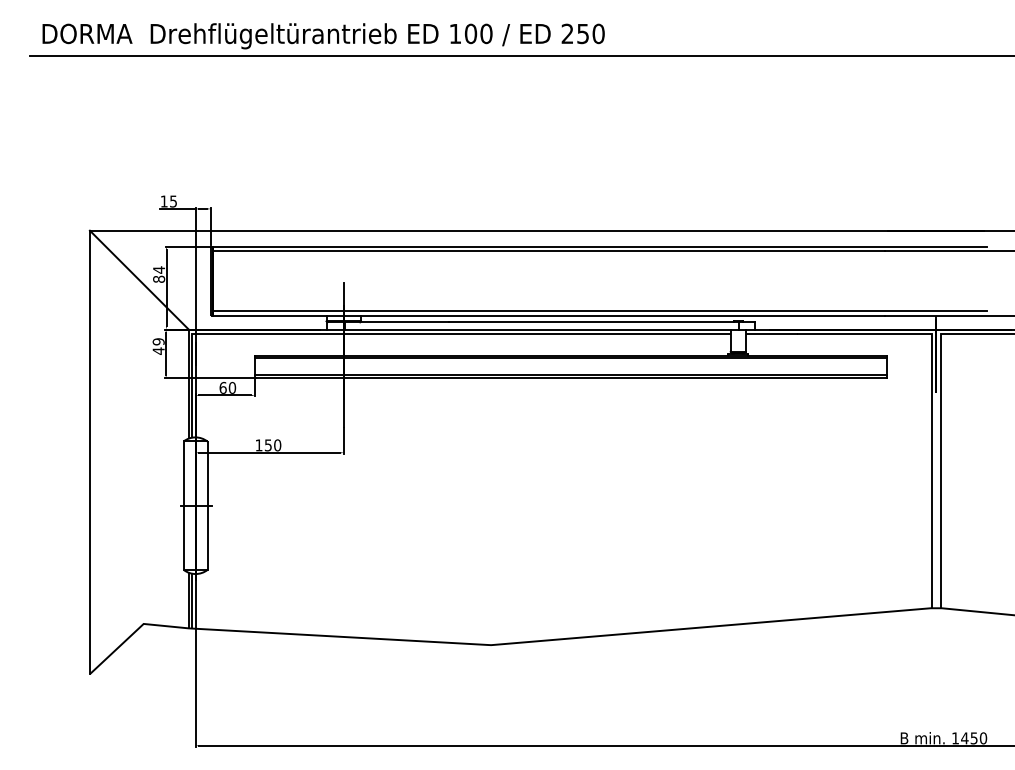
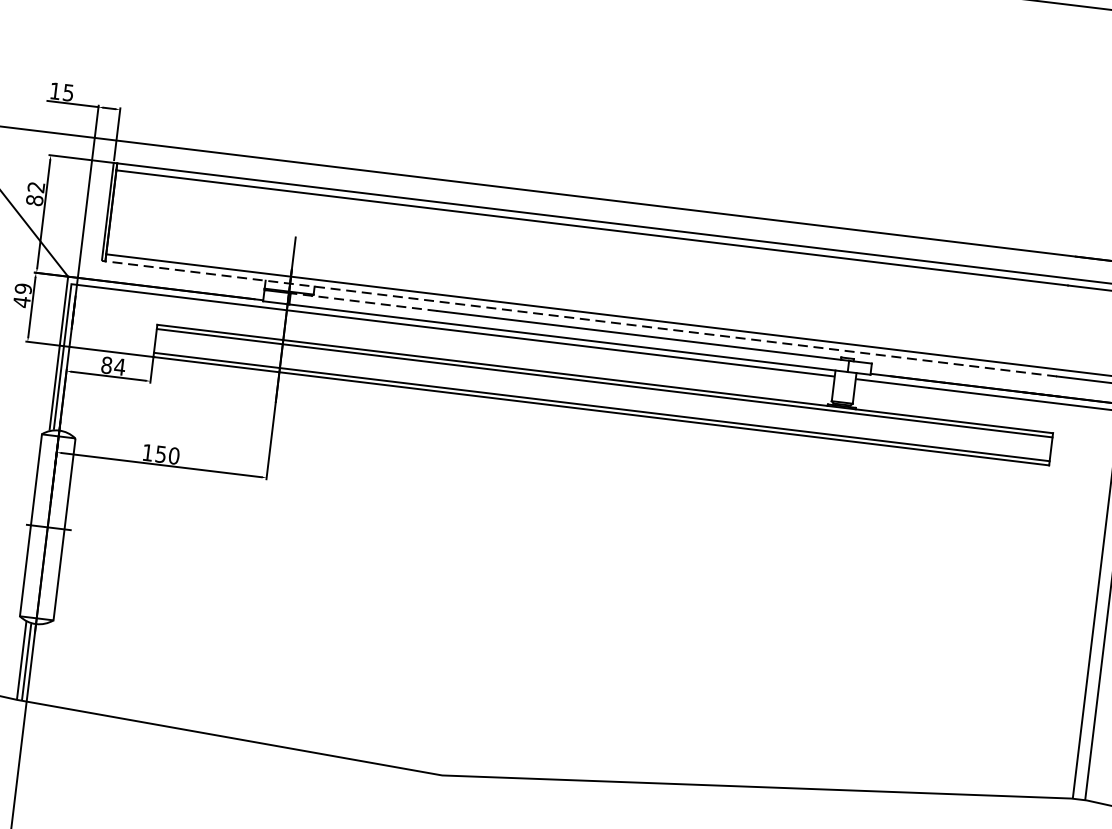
text: (158, 269) -> (35, 186), 84 -> 82
line: (548, 315) -> (579, 318), solid -> dashed
line: (396, 322) -> (363, 302), solid -> dashed
text: (227, 387) -> (113, 365), 60 -> 84

